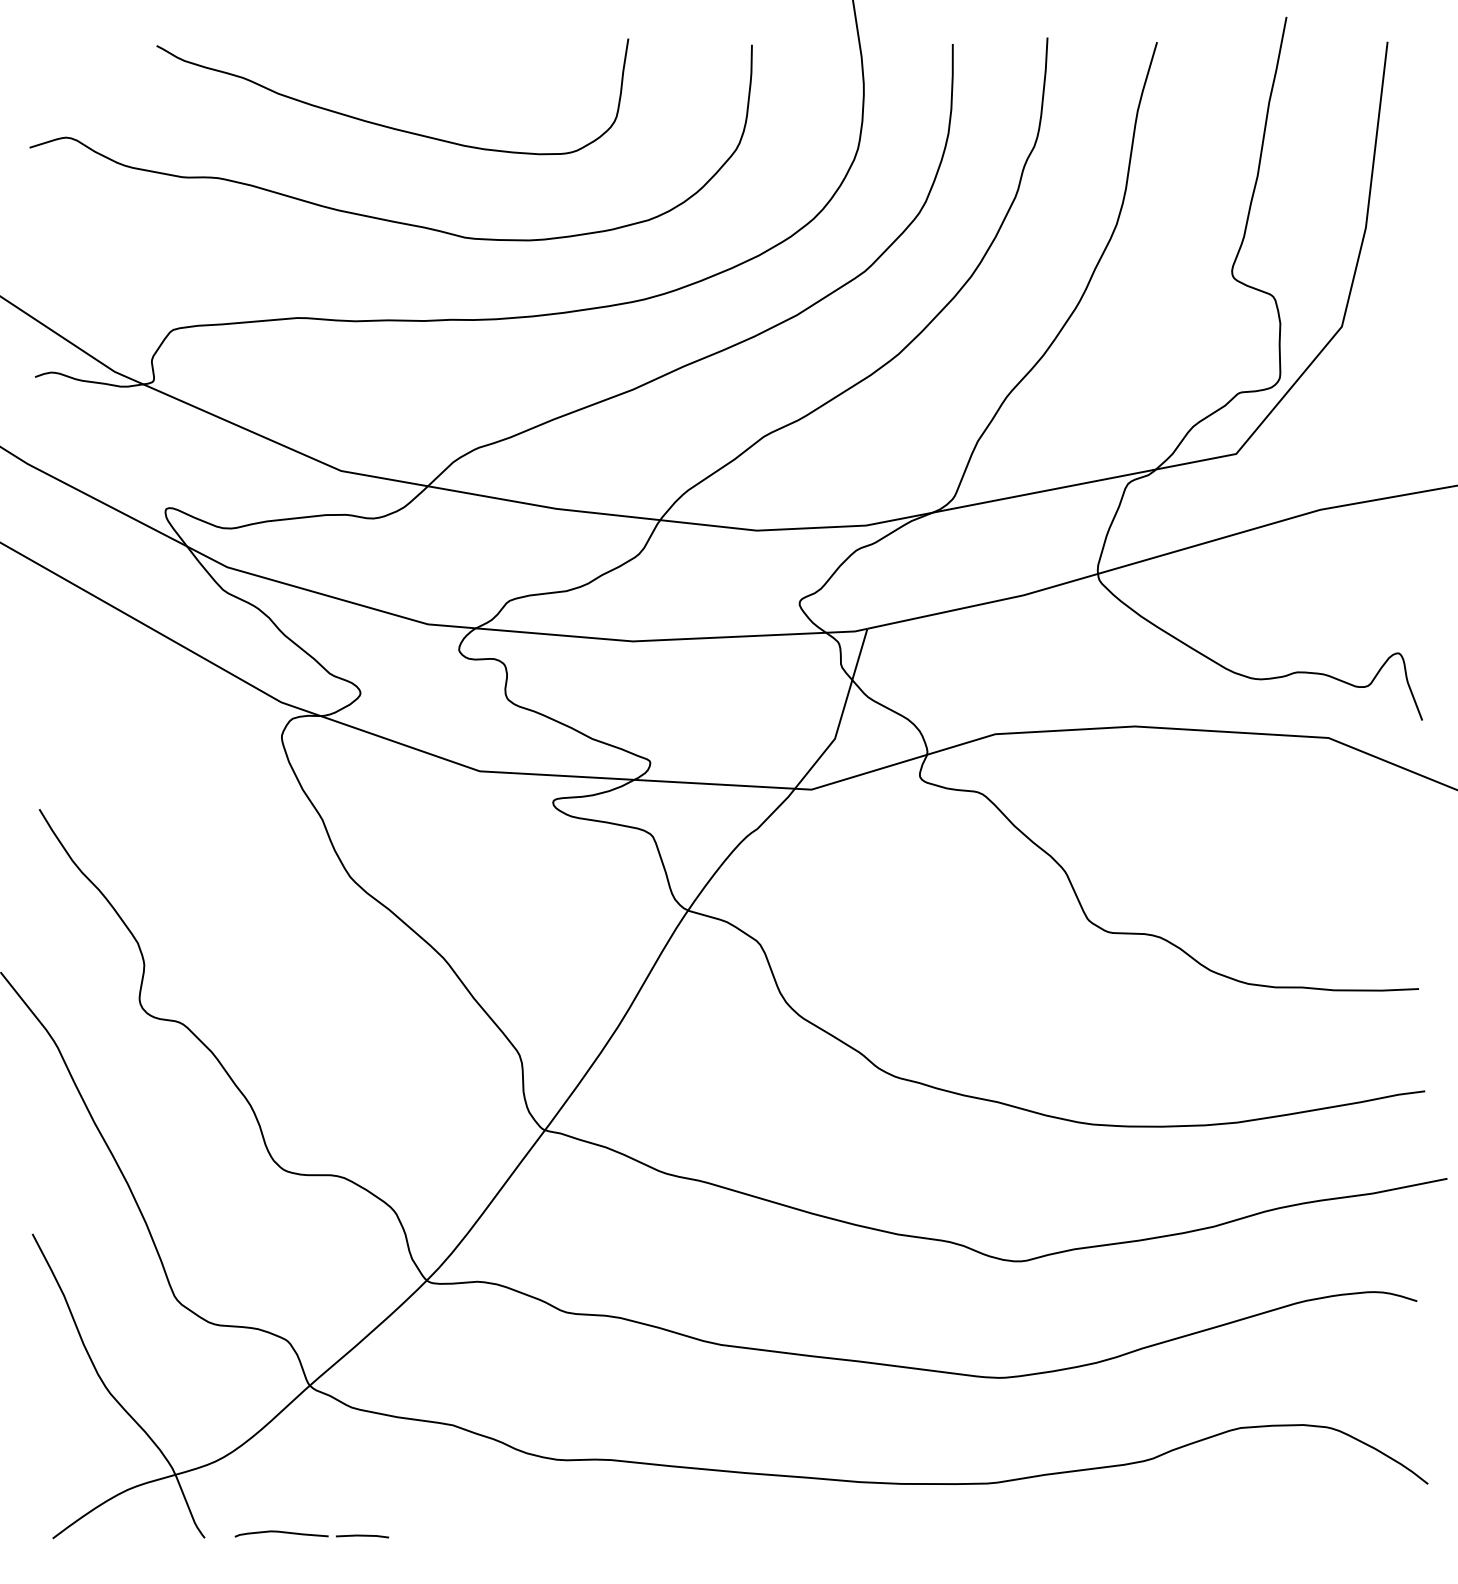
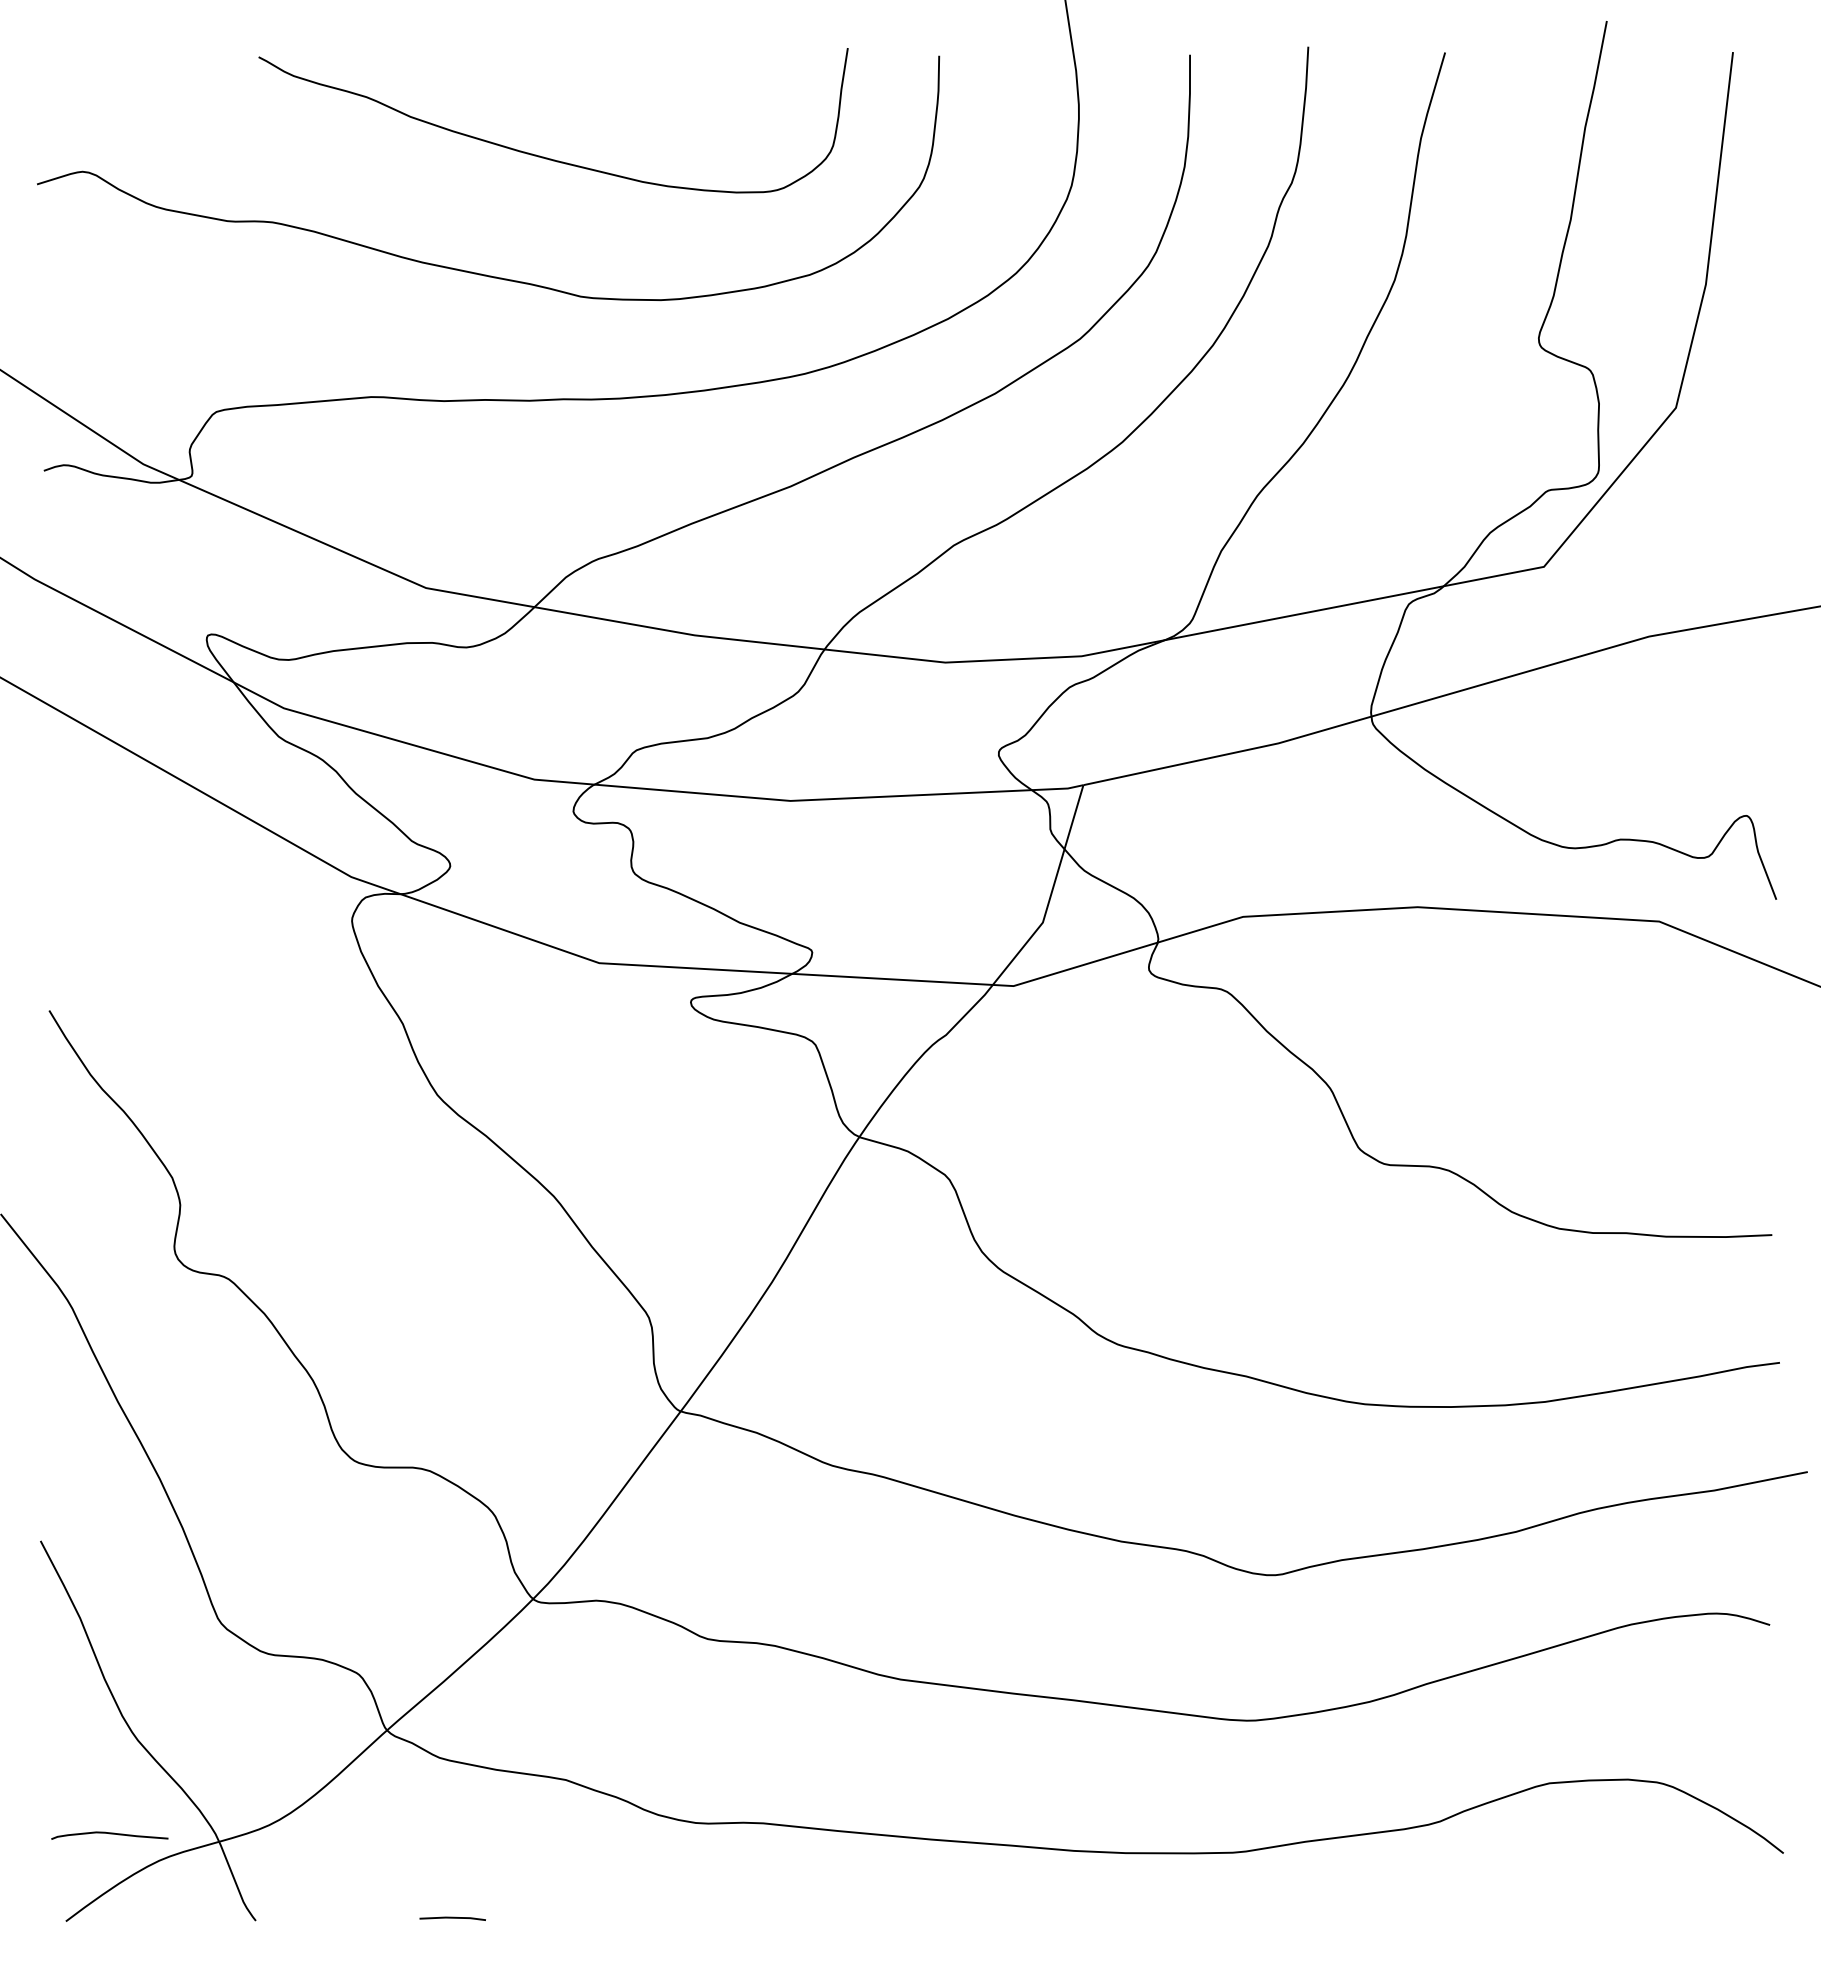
curve: (382, 124) -> (540, 155), moved
curve: (281, 1533) -> (109, 1834), moved

